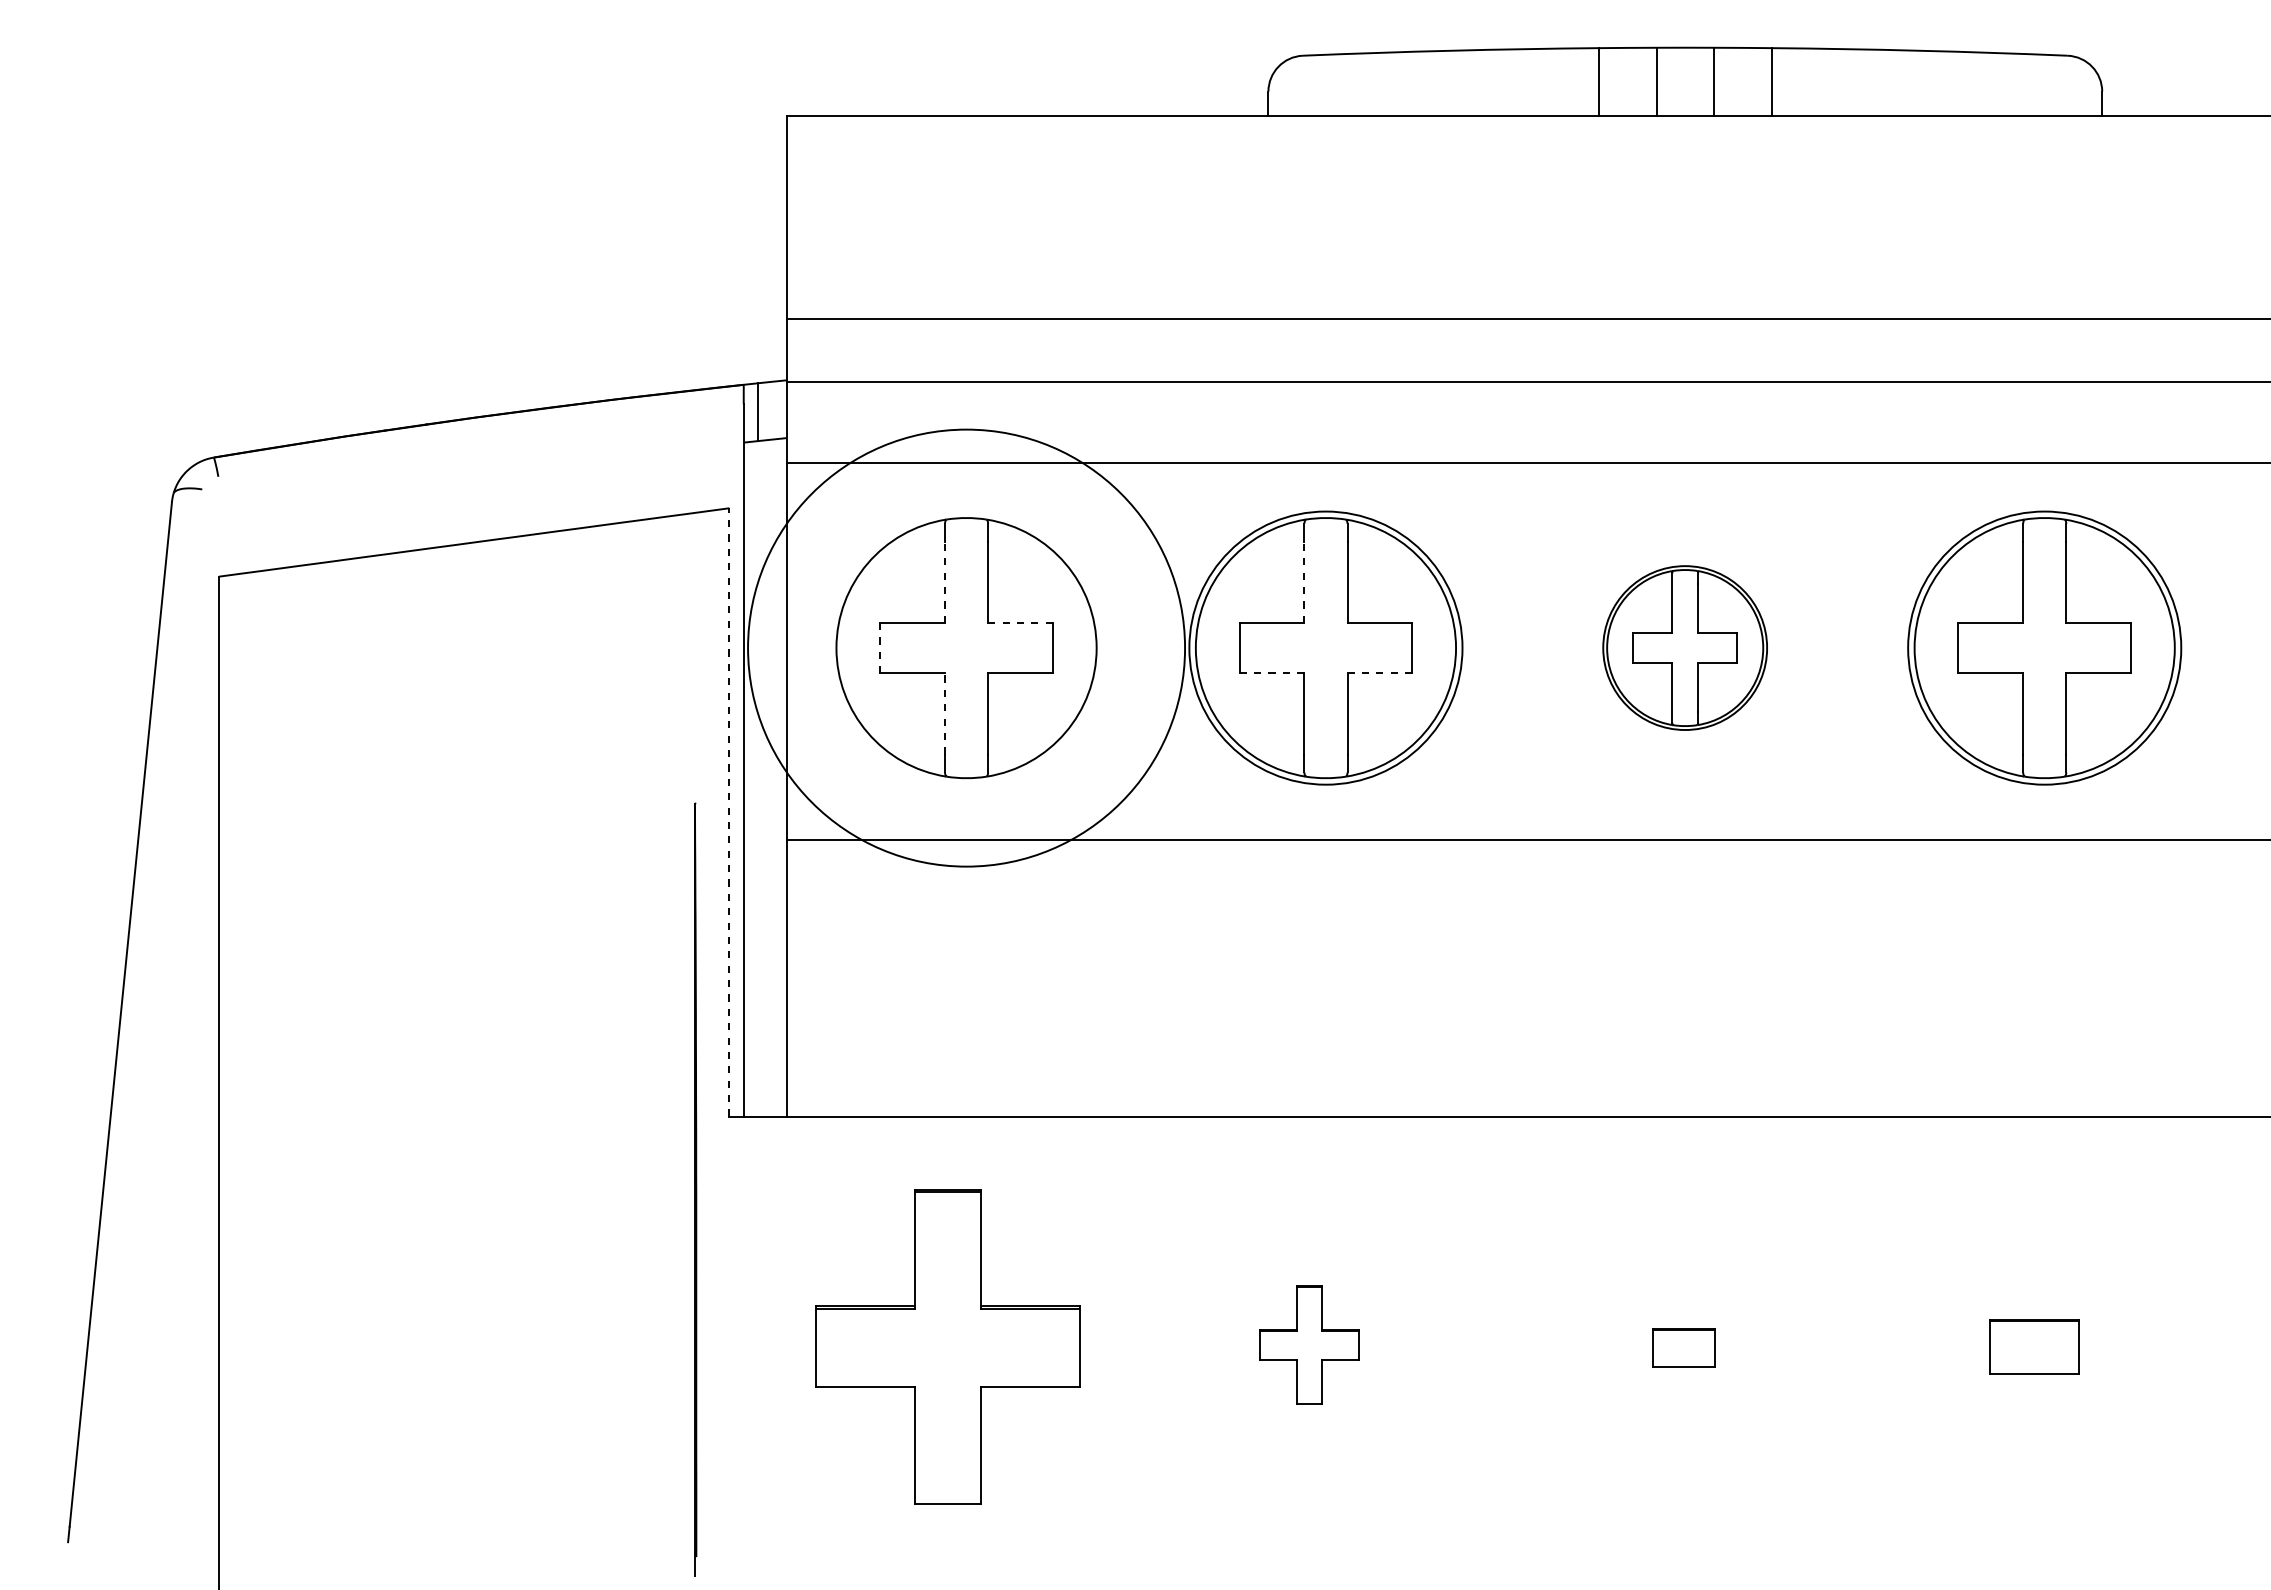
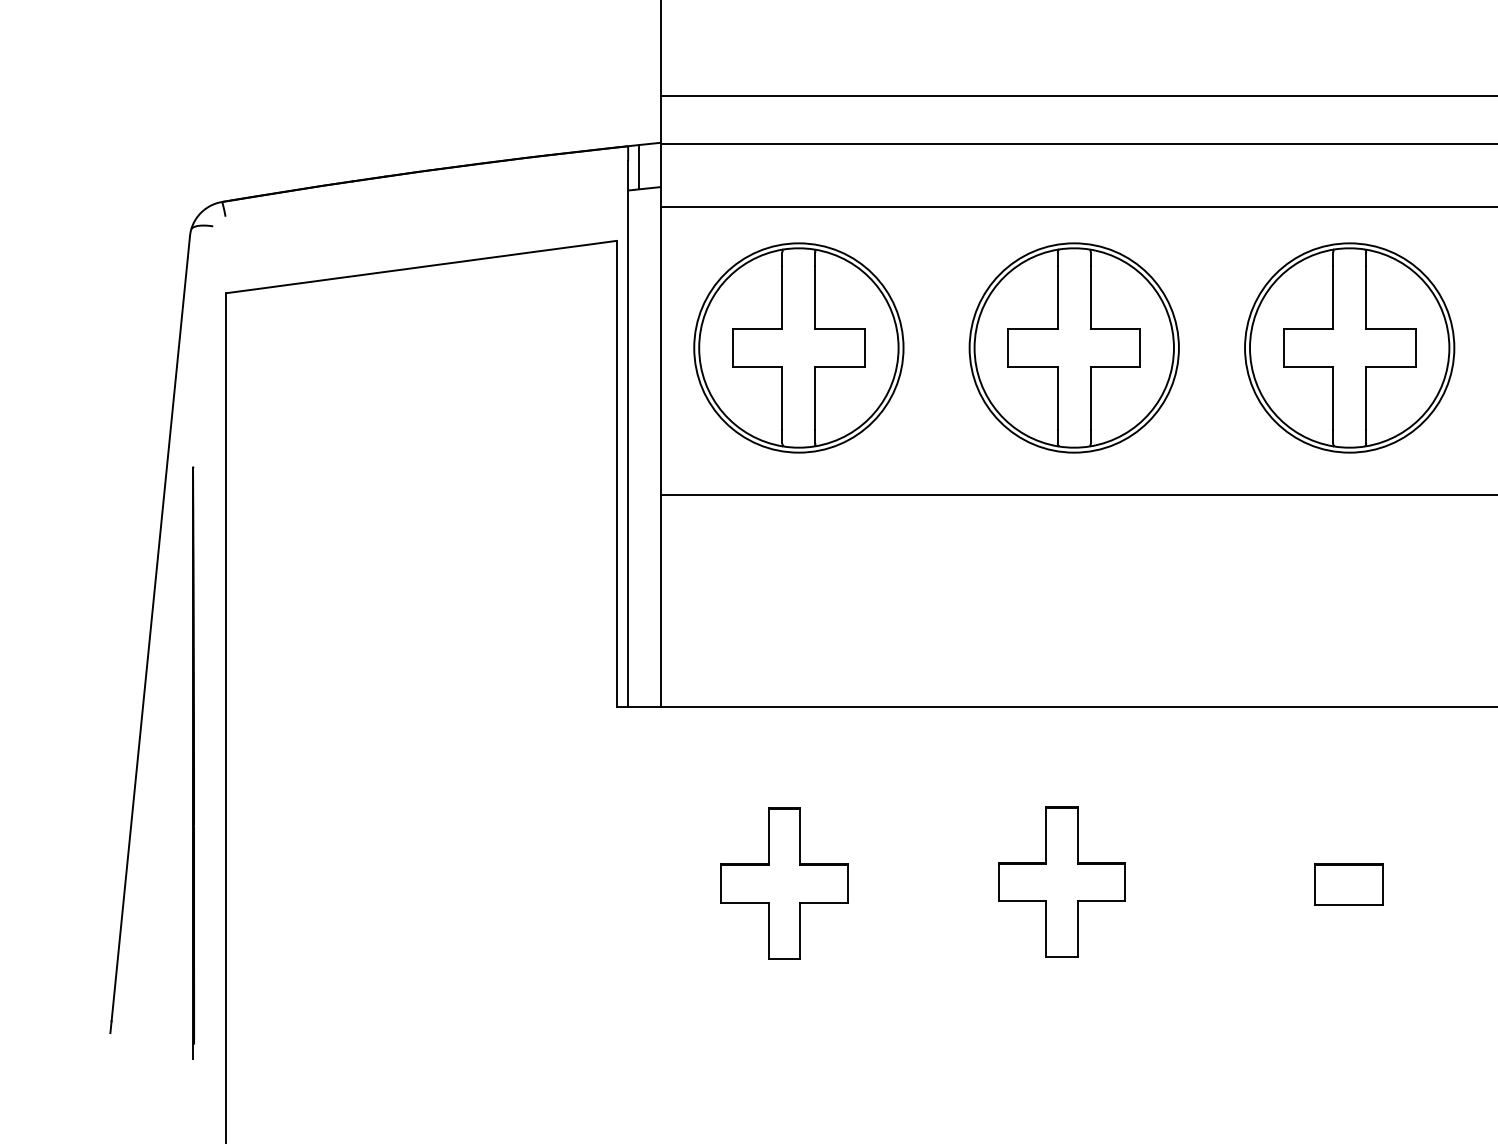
line: (944, 582) -> (781, 297), dashed -> solid
line: (1304, 582) -> (1057, 297), dashed -> solid
line: (1020, 622) -> (840, 328), dashed -> solid
line: (880, 647) -> (732, 347), dashed -> solid
circle: (966, 647) -> (798, 347), size x0.62
part: (1684, 647) -> (1349, 347), size x1.67
line: (1271, 673) -> (1032, 367), dashed -> solid
line: (1379, 673) -> (1115, 367), dashed -> solid
line: (944, 713) -> (781, 398), dashed -> solid
line: (729, 811) -> (617, 473), dashed -> solid
line: (695, 1189) -> (193, 762), moved
part: (1309, 1344) -> (1061, 881), size x1.67
part: (947, 1346) -> (784, 883), size x0.62
part: (1684, 1347) -> (1349, 883), size x1.43

